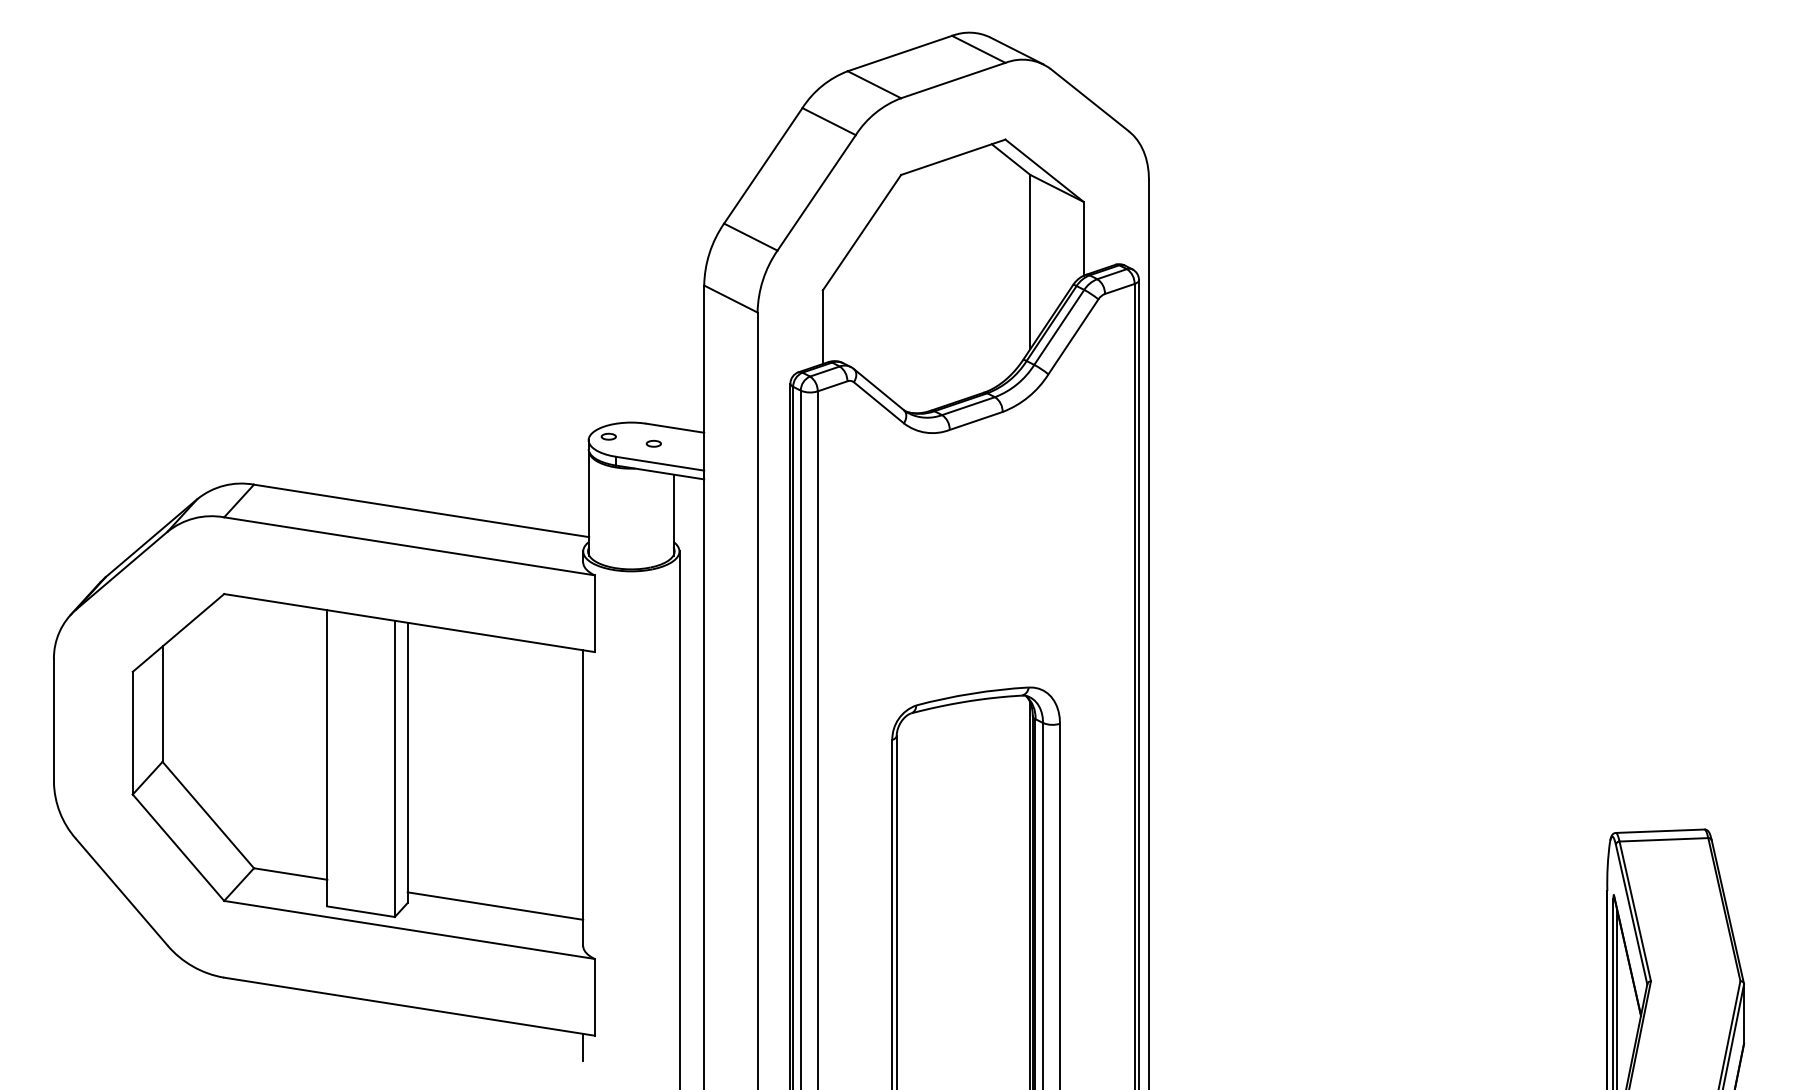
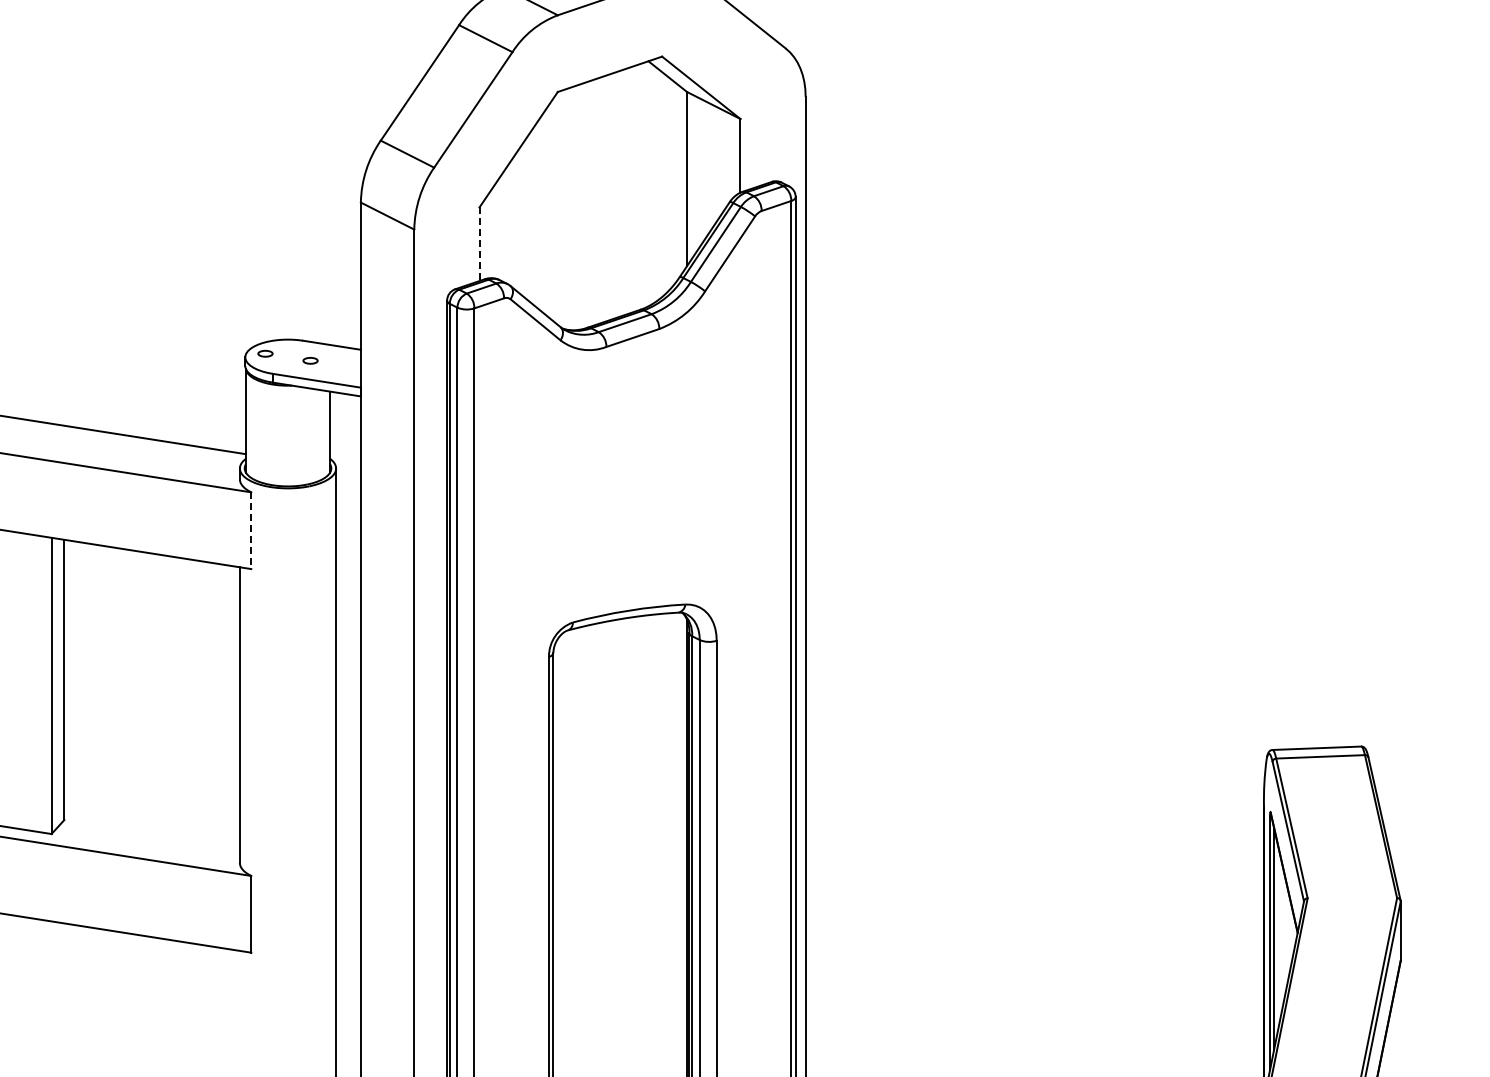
line: (822, 327) -> (479, 244), solid -> dashed
line: (594, 614) -> (251, 531), solid -> dashed
line: (495, 905) -> (152, 822), removed
line: (583, 1047) -> (240, 964), removed

